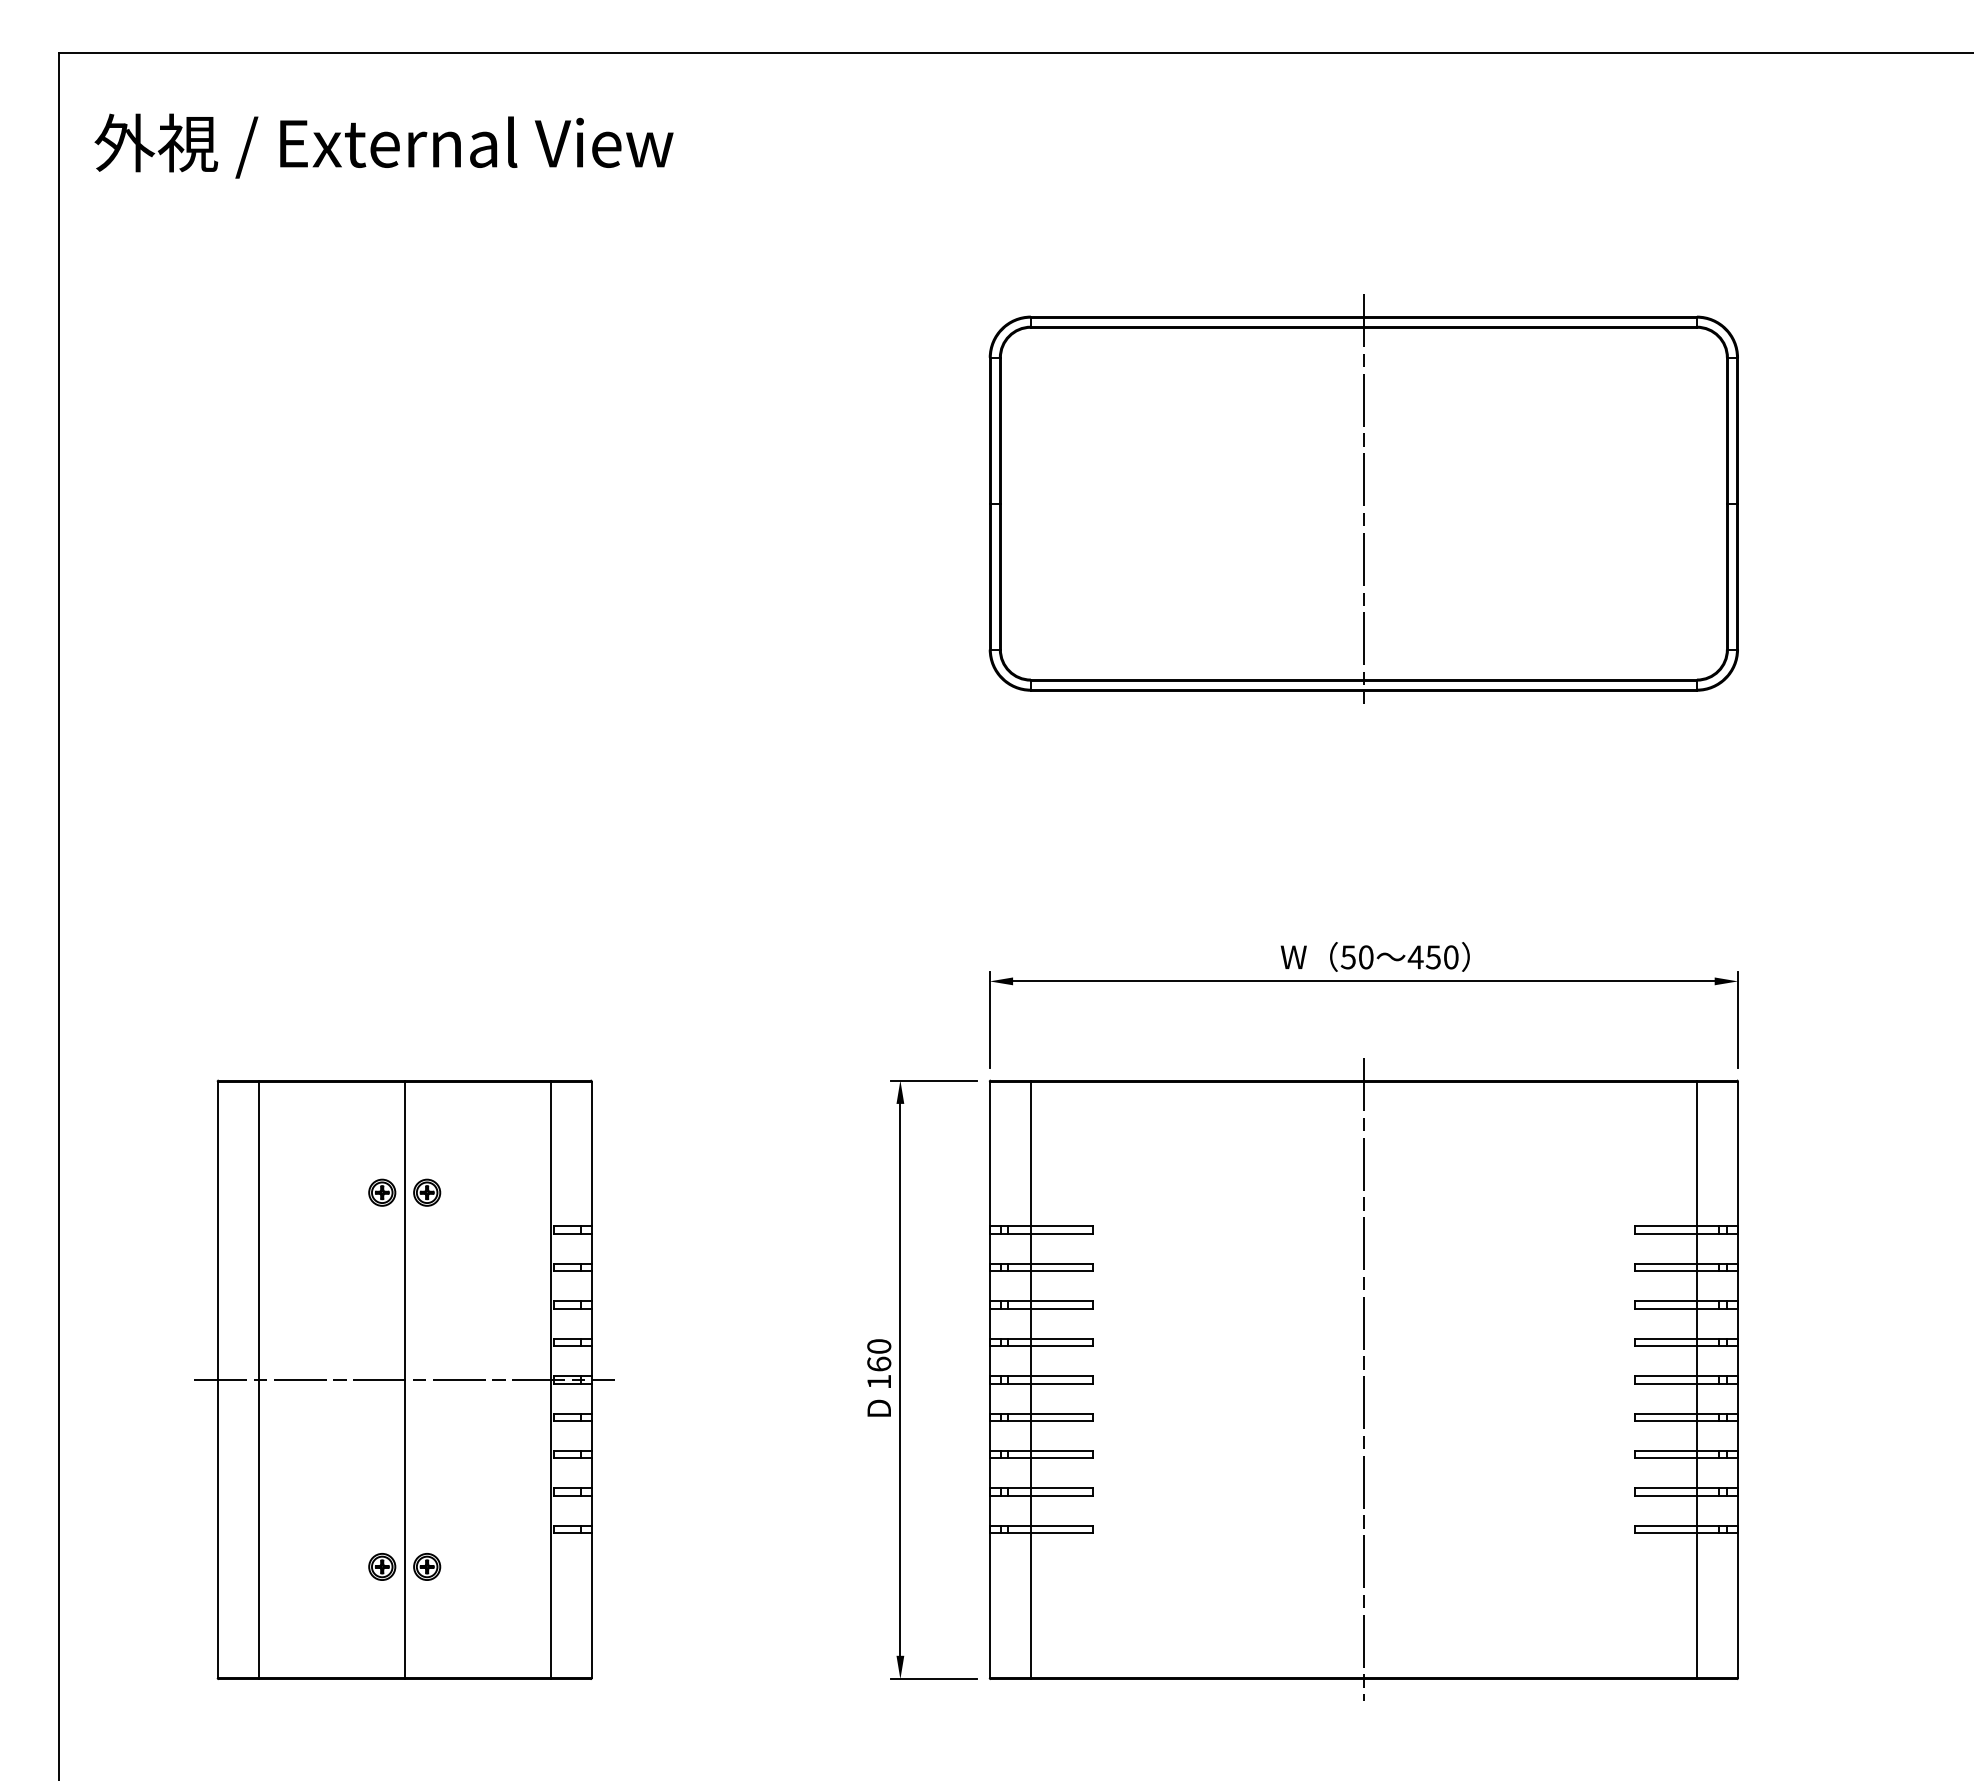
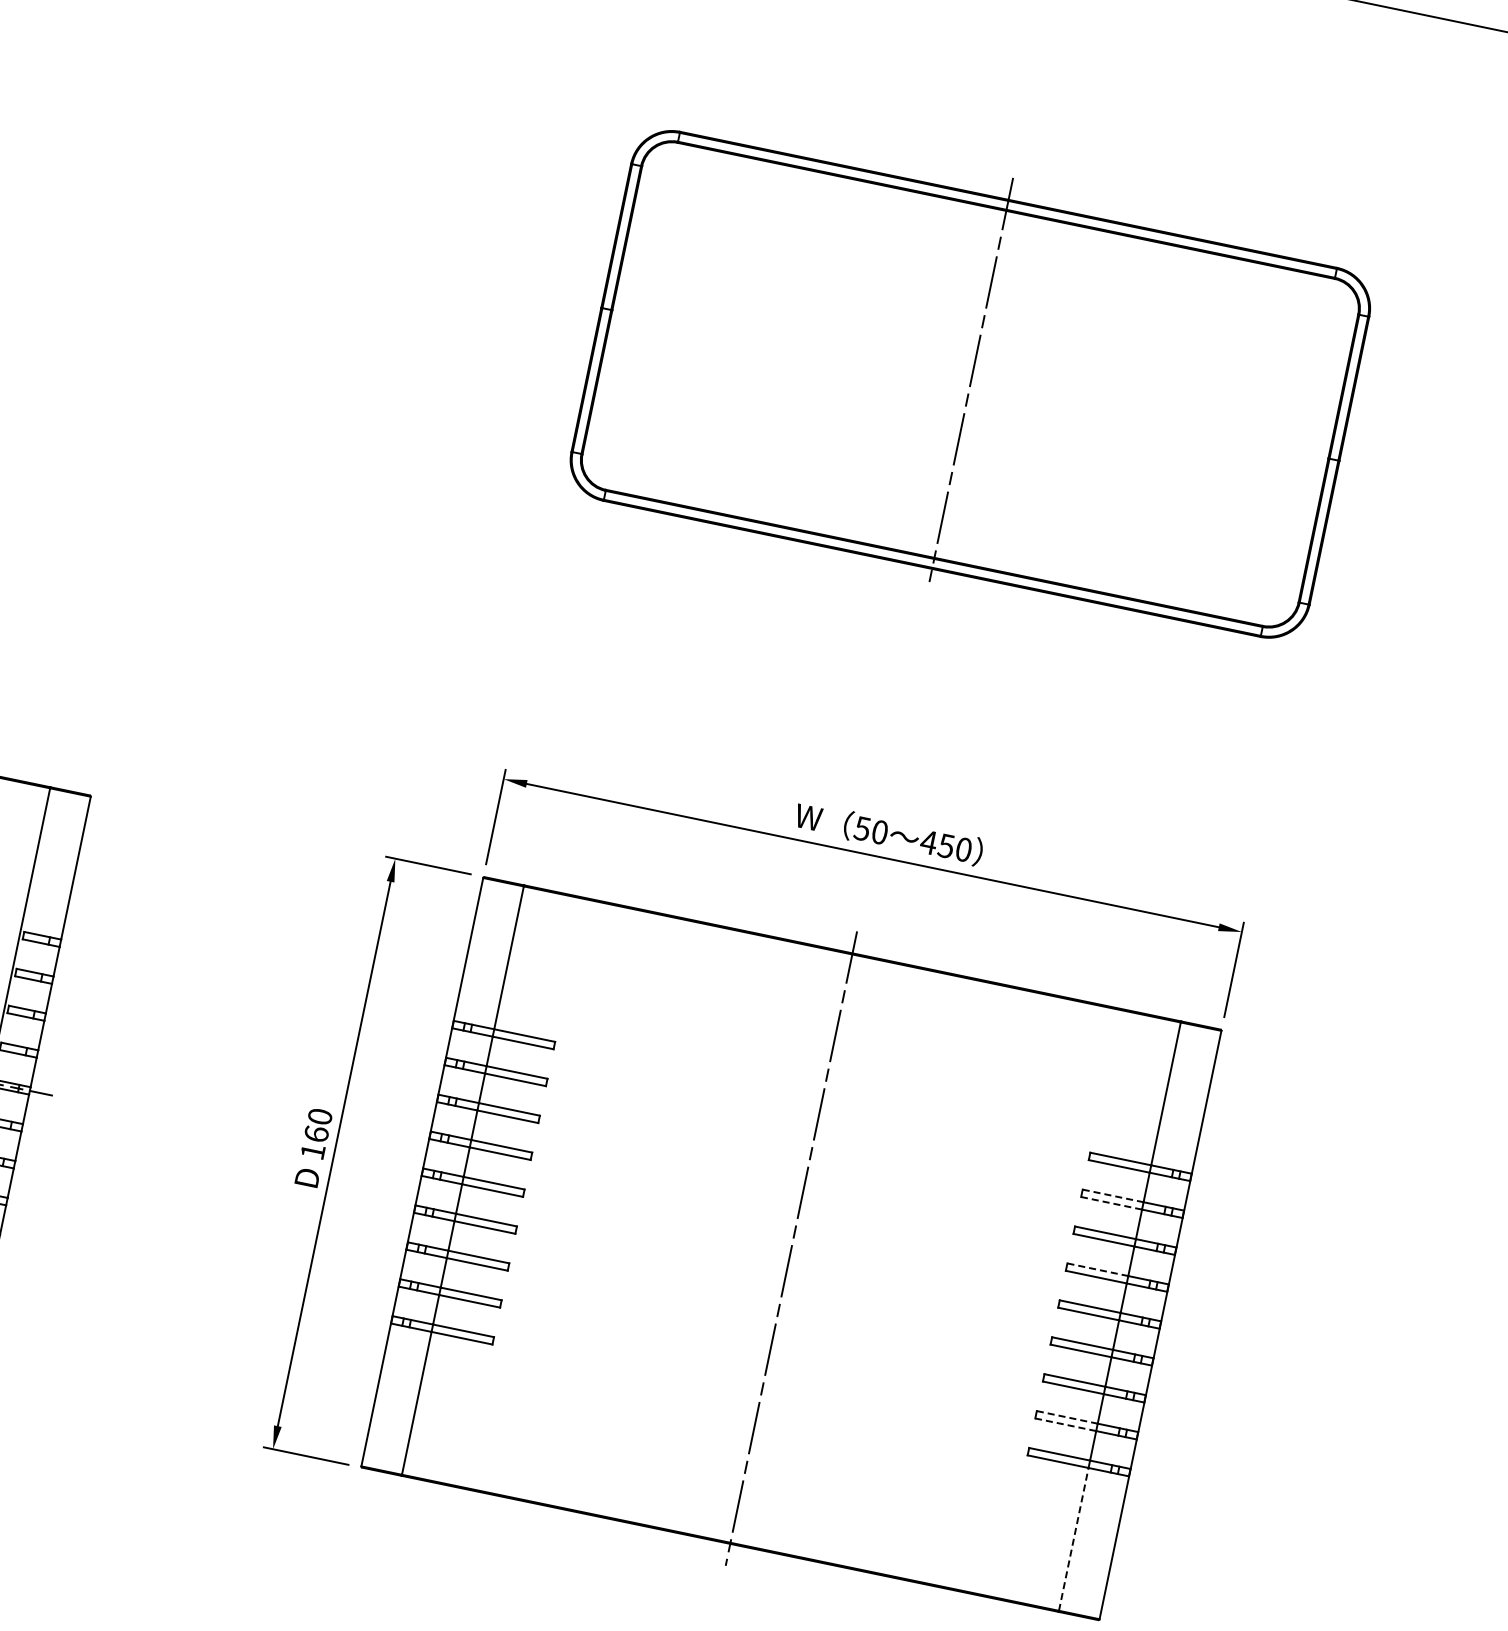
line: (1666, 1263) -> (1113, 1195), solid -> dashed
line: (1666, 1271) -> (1112, 1203), solid -> dashed
line: (1666, 1338) -> (1098, 1269), solid -> dashed
line: (1666, 1488) -> (1067, 1417), solid -> dashed
line: (1666, 1495) -> (1066, 1424), solid -> dashed
line: (1696, 1605) -> (1073, 1539), solid -> dashed

